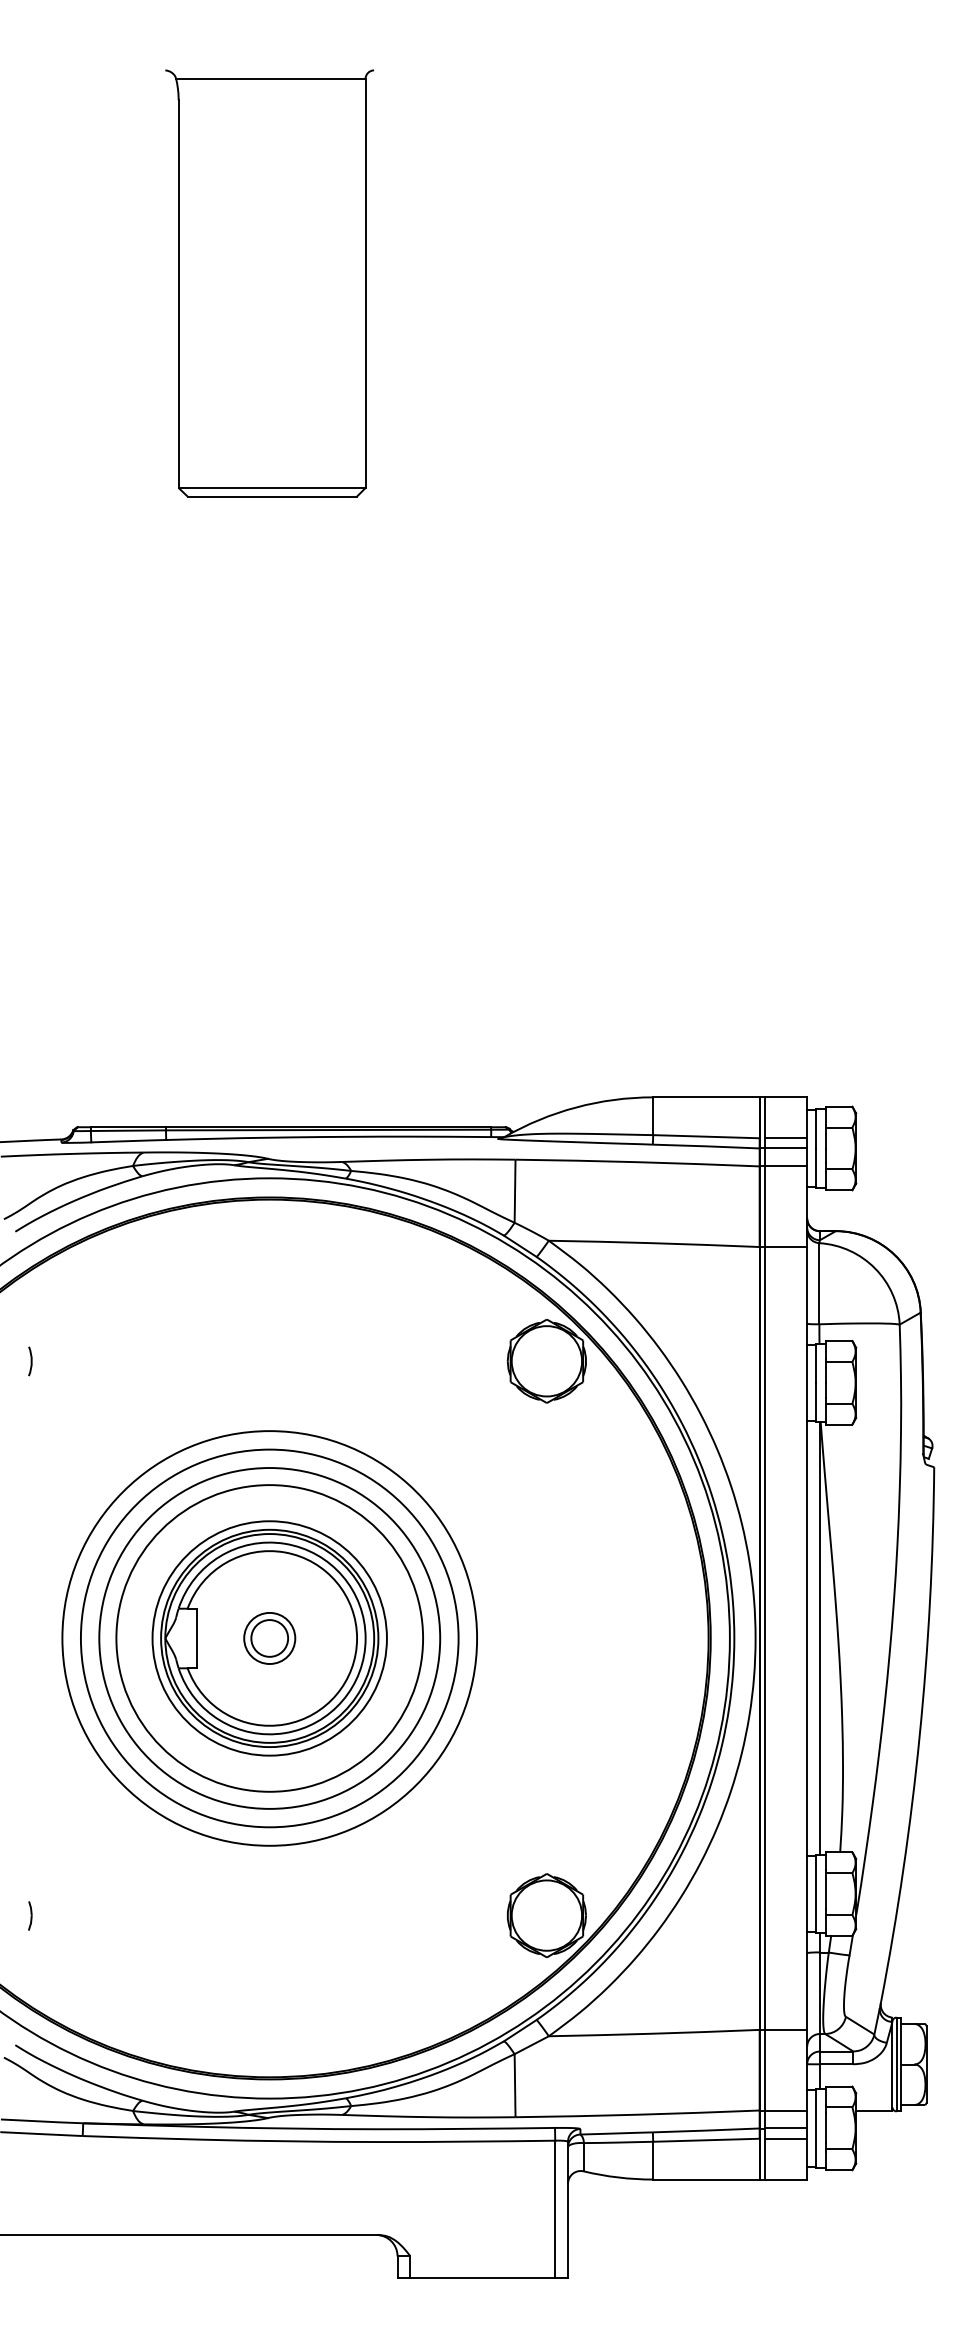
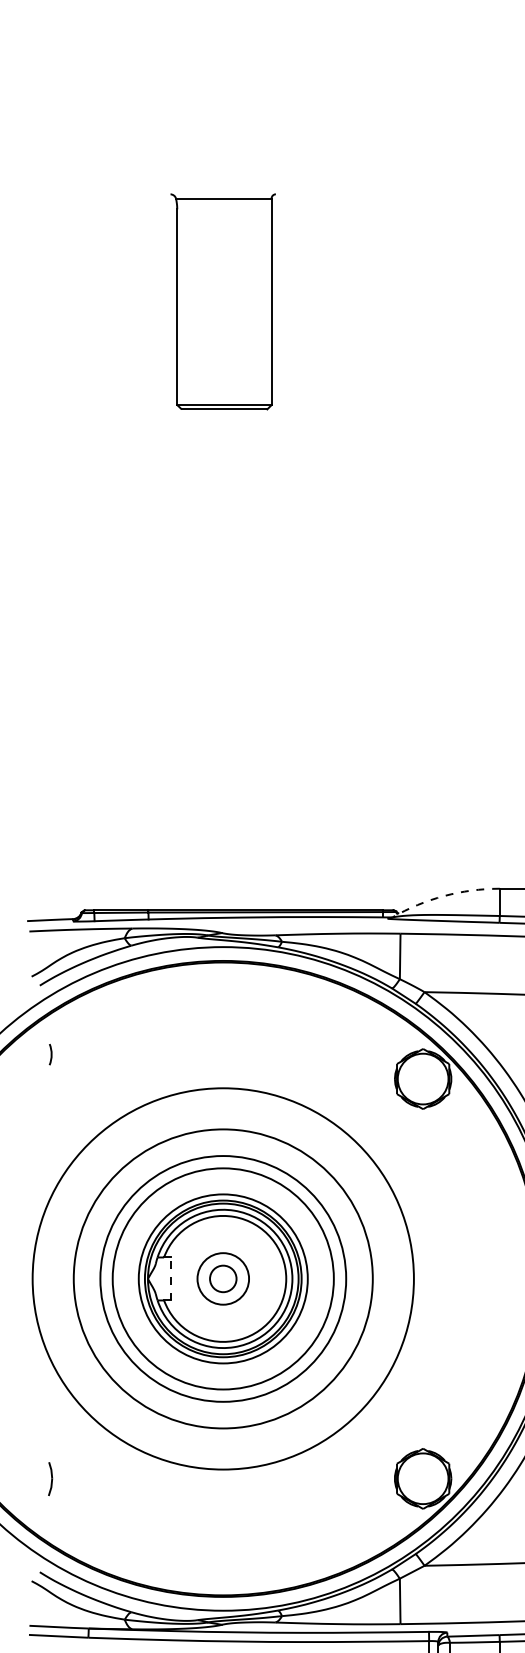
part: (269, 283) -> (223, 301), size x0.7
arc: (576, 1107) -> (444, 896), solid -> dashed
arc: (30, 1361) -> (50, 1054), moved
line: (197, 1638) -> (171, 1278), solid -> dashed
circle: (269, 1638) -> (223, 1278), size x1.4
circle: (269, 1638) -> (223, 1278), size x1.4
part: (30, 1915) -> (50, 1478), size x1.6

